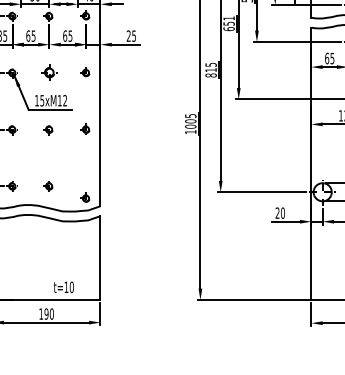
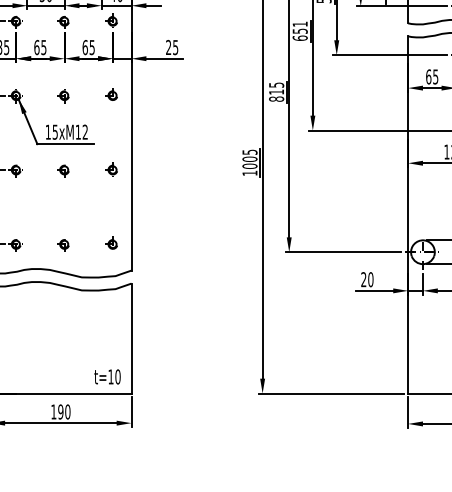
part: (48, 73) -> (63, 96), size x0.71
part: (85, 197) -> (111, 242), moved
text: (63, 287) -> (107, 376), moved

